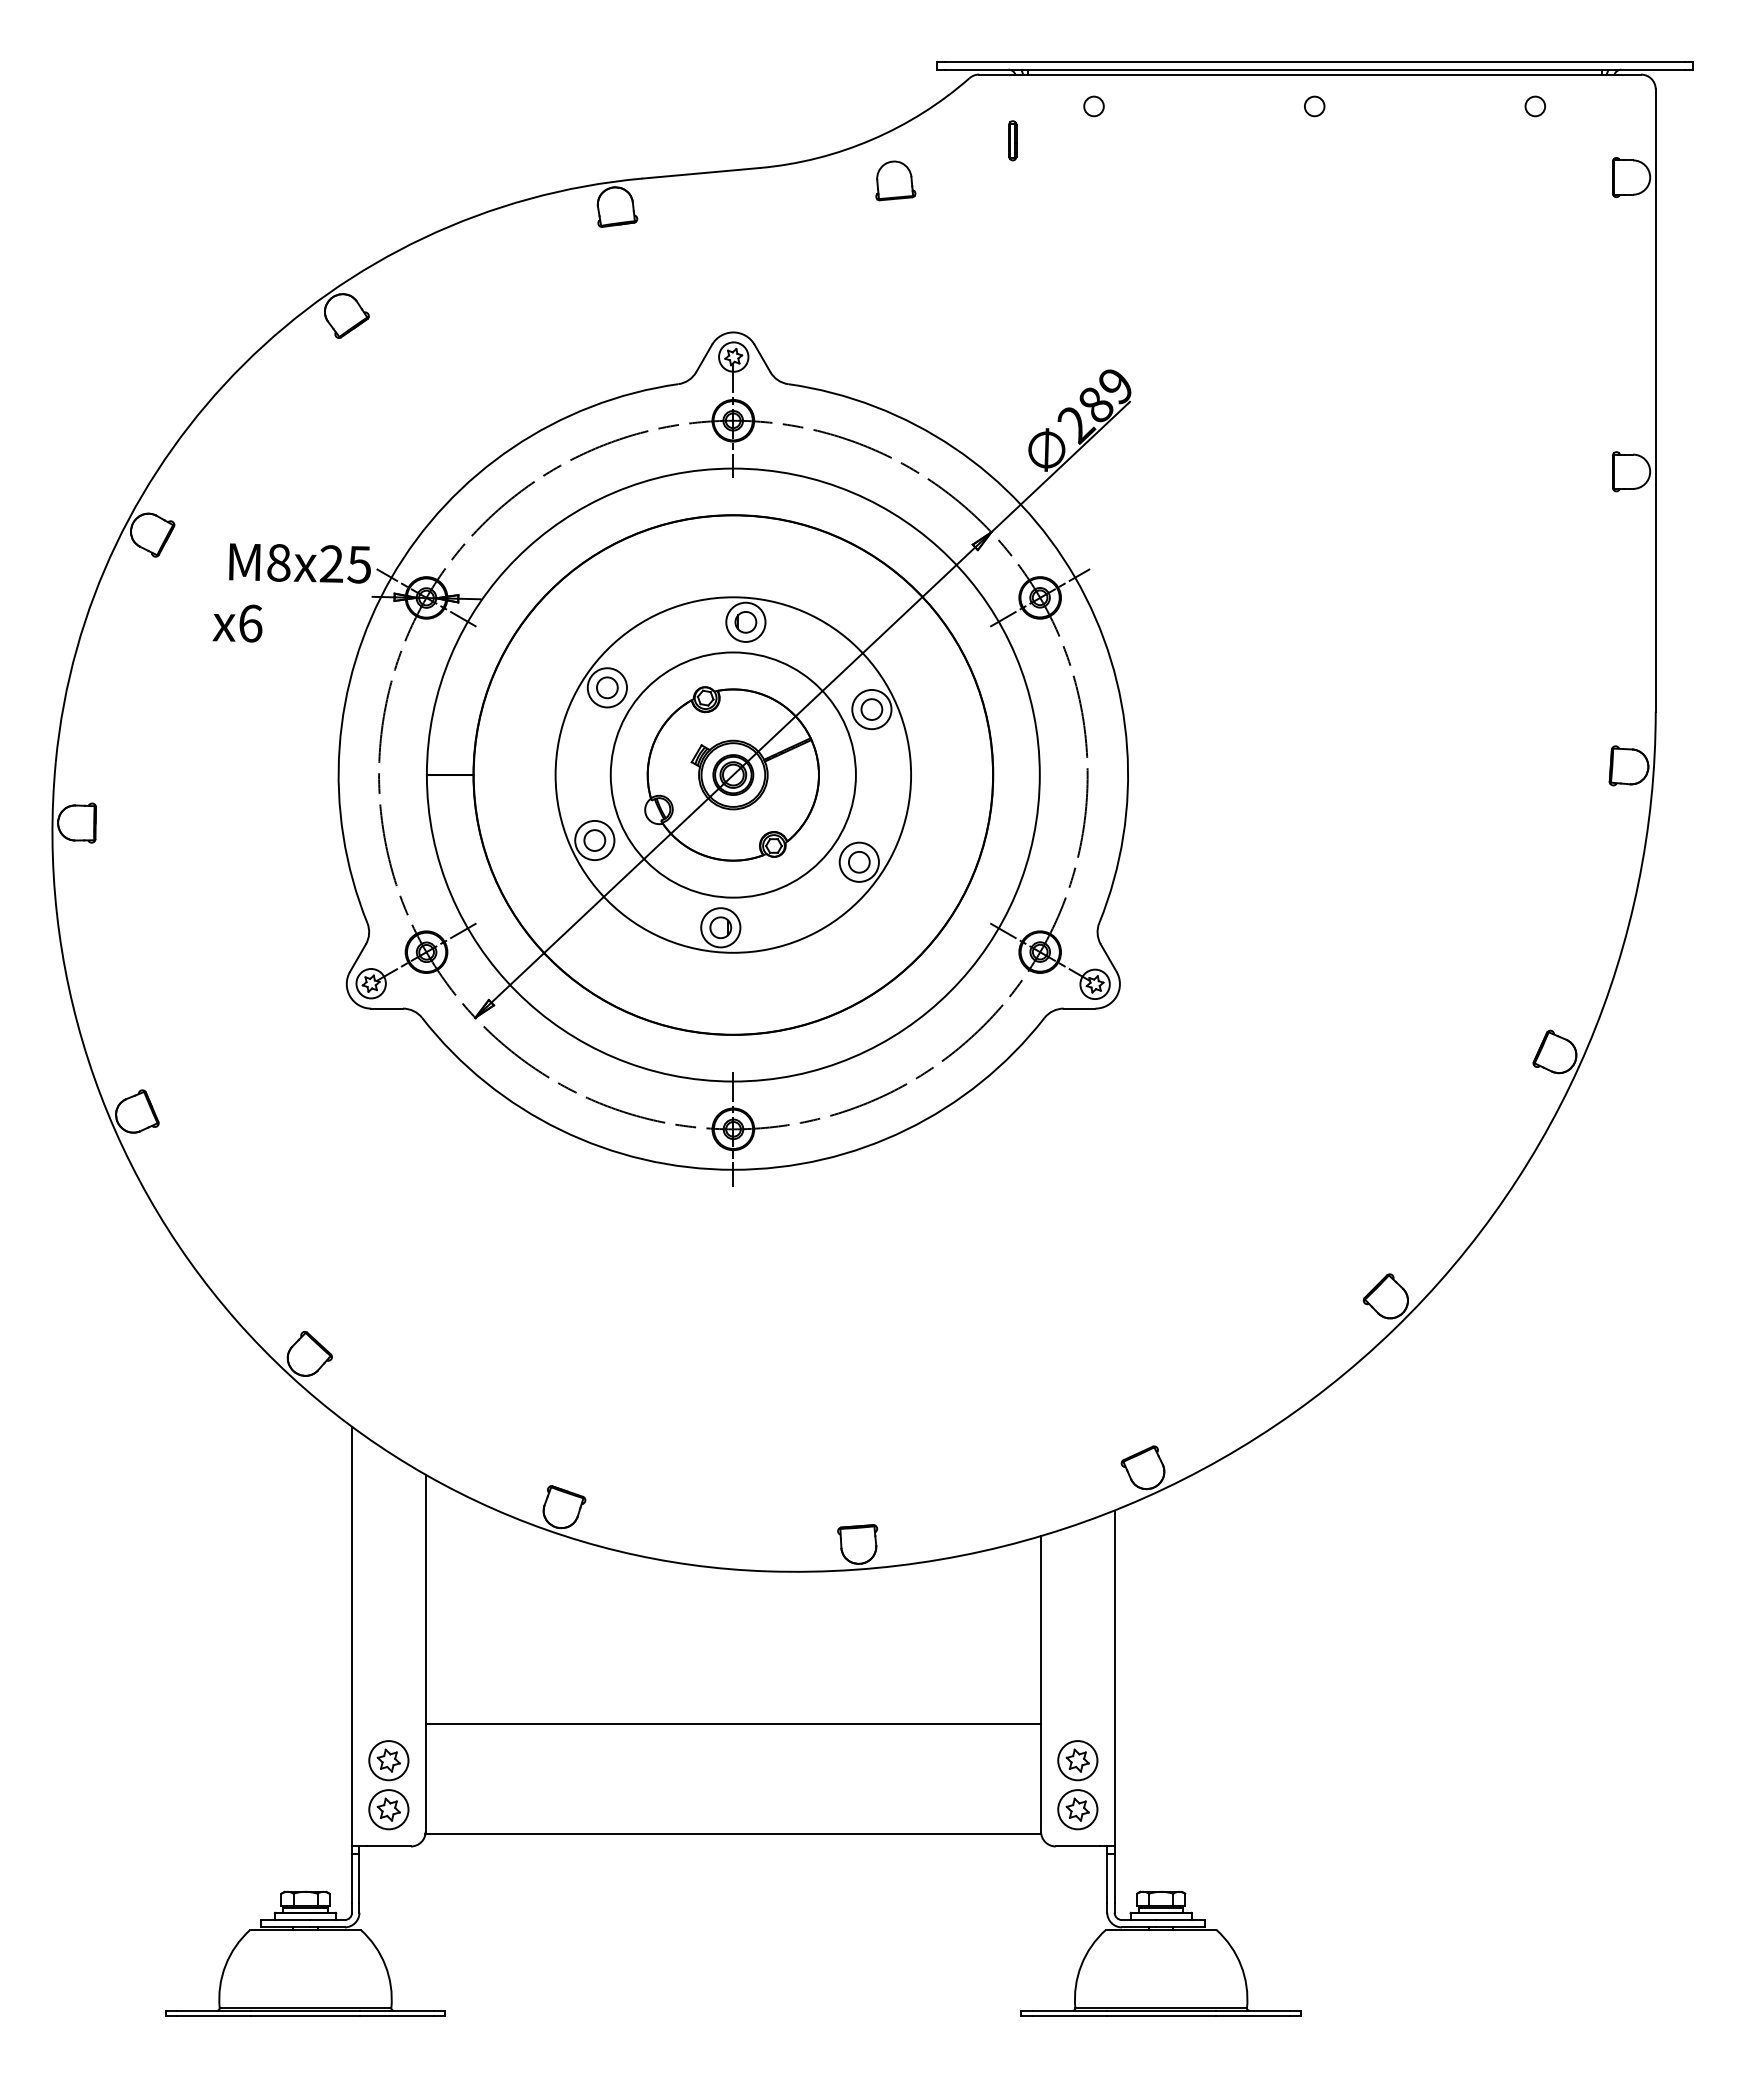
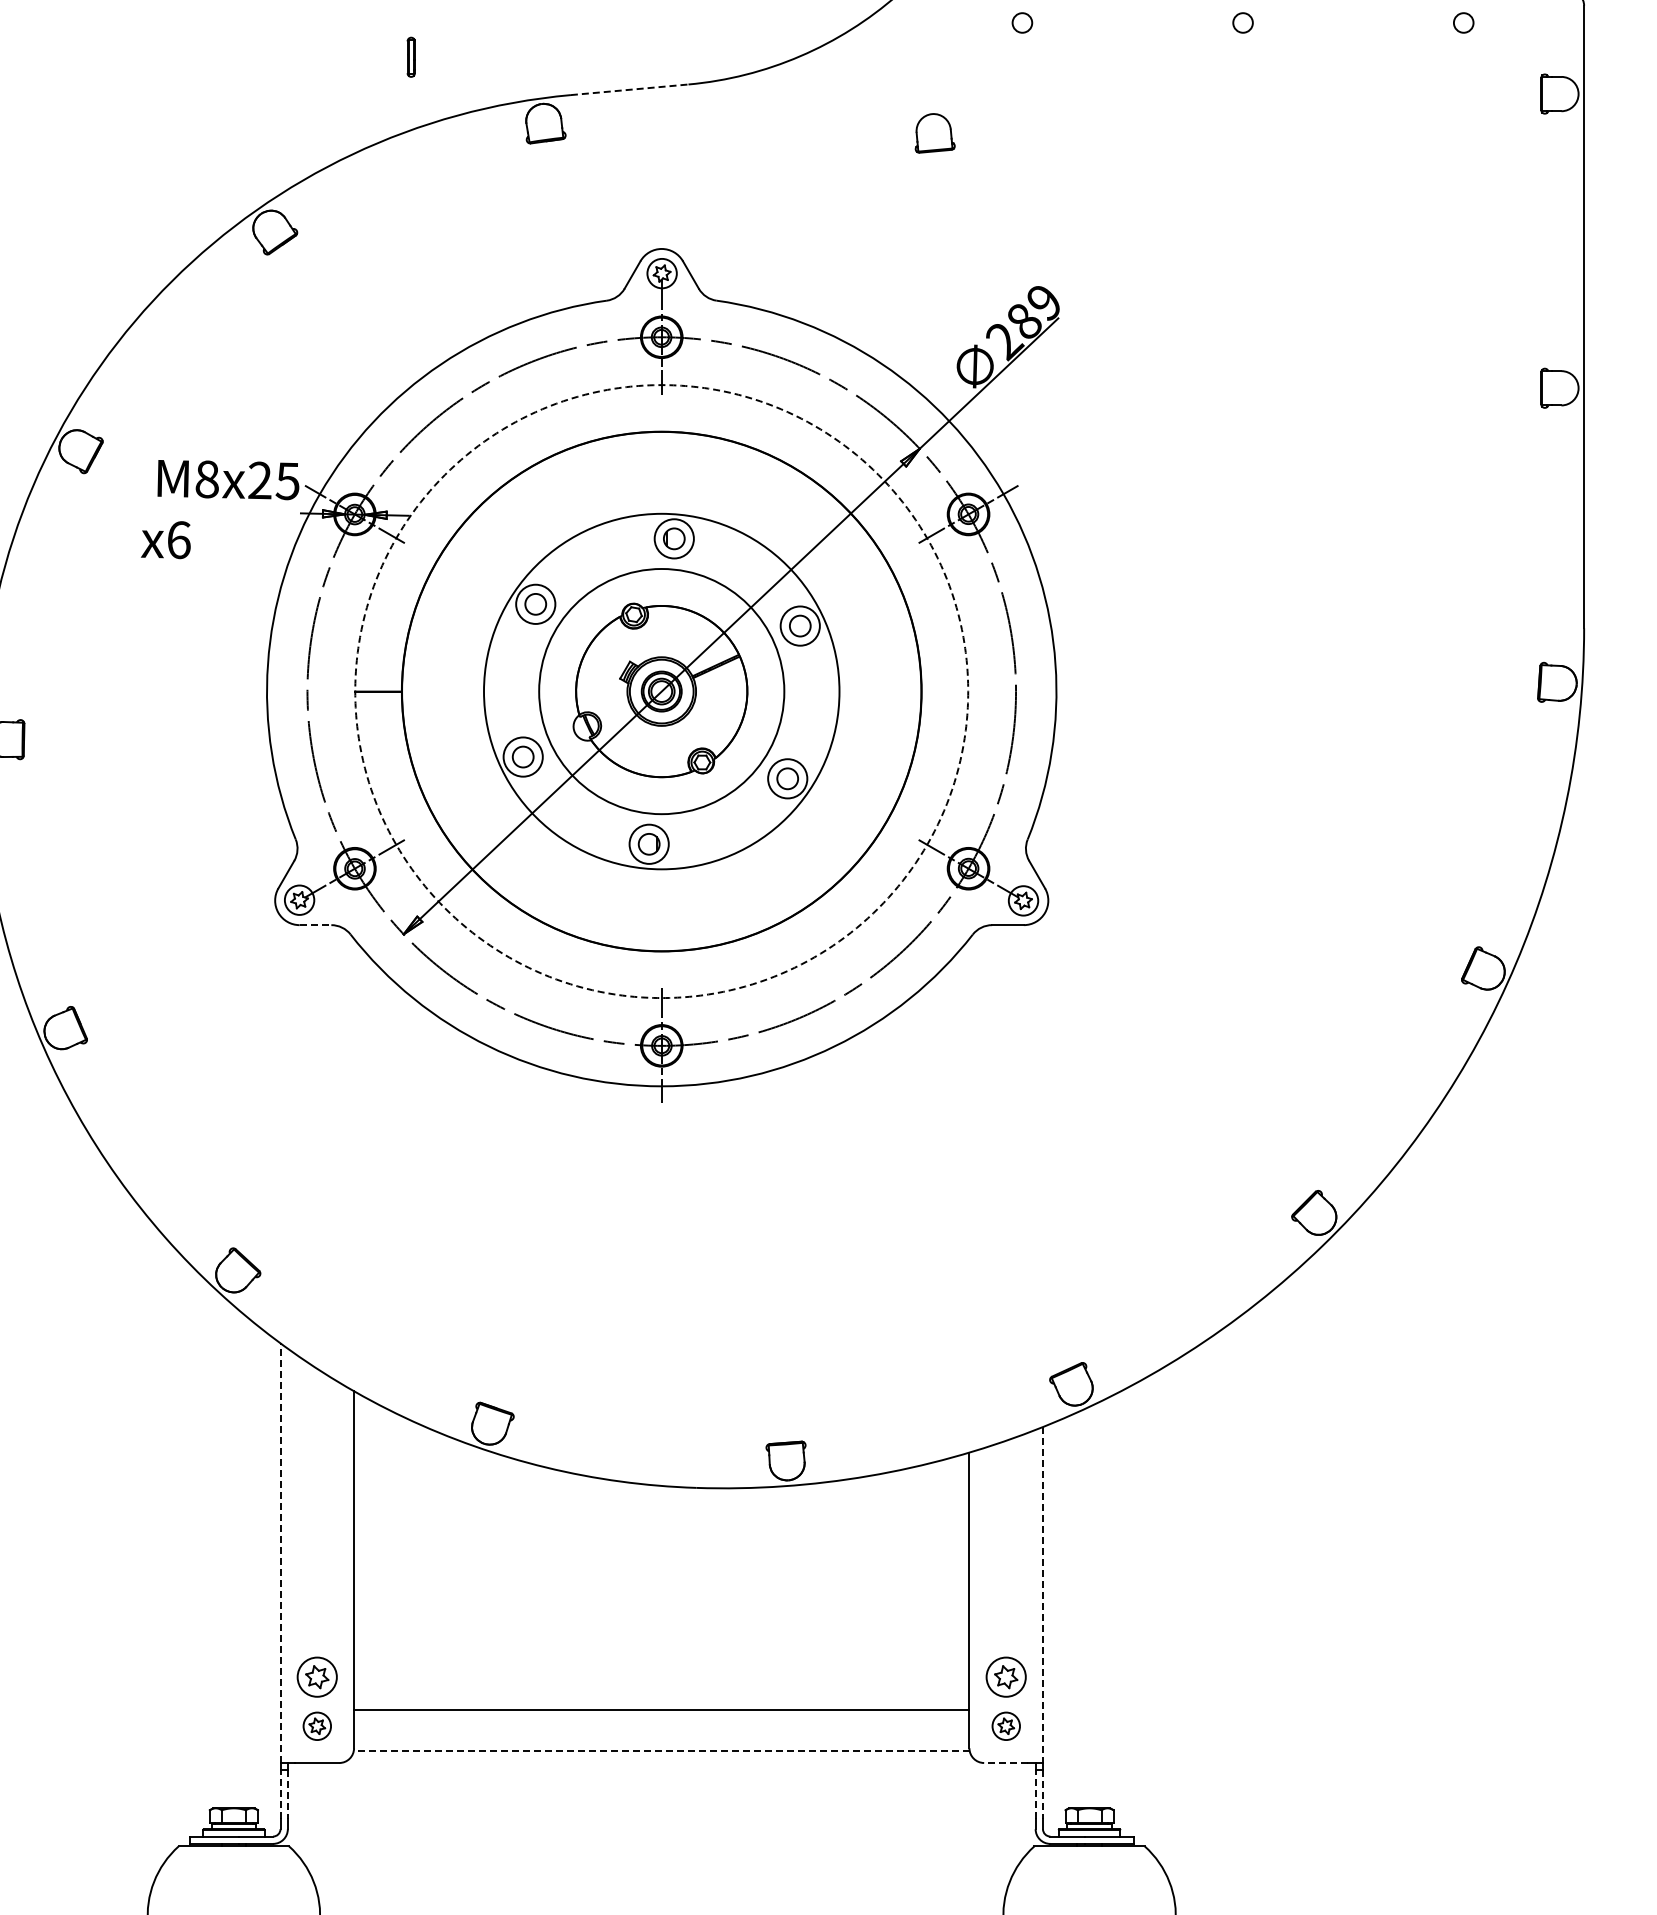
part: (1012, 140) -> (410, 57), moved
line: (701, 173) -> (629, 90), solid -> dashed
part: (895, 180) -> (934, 133), moved
circle: (732, 774) -> (660, 691), solid -> dashed
line: (387, 1008) -> (315, 925), solid -> dashed
line: (352, 1636) -> (280, 1553), solid -> dashed
line: (1114, 1678) -> (1042, 1595), solid -> dashed
line: (733, 1723) -> (661, 1710), moved
part: (388, 1809) -> (316, 1726), size x0.7
part: (1077, 1809) -> (1005, 1726), size x0.7
line: (733, 1834) -> (661, 1751), solid -> dashed
line: (1077, 1846) -> (1005, 1763), solid -> dashed
line: (352, 1878) -> (280, 1795), solid -> dashed
line: (359, 1878) -> (287, 1795), solid -> dashed
line: (1107, 1878) -> (1035, 1795), solid -> dashed
line: (1114, 1878) -> (1042, 1795), solid -> dashed

